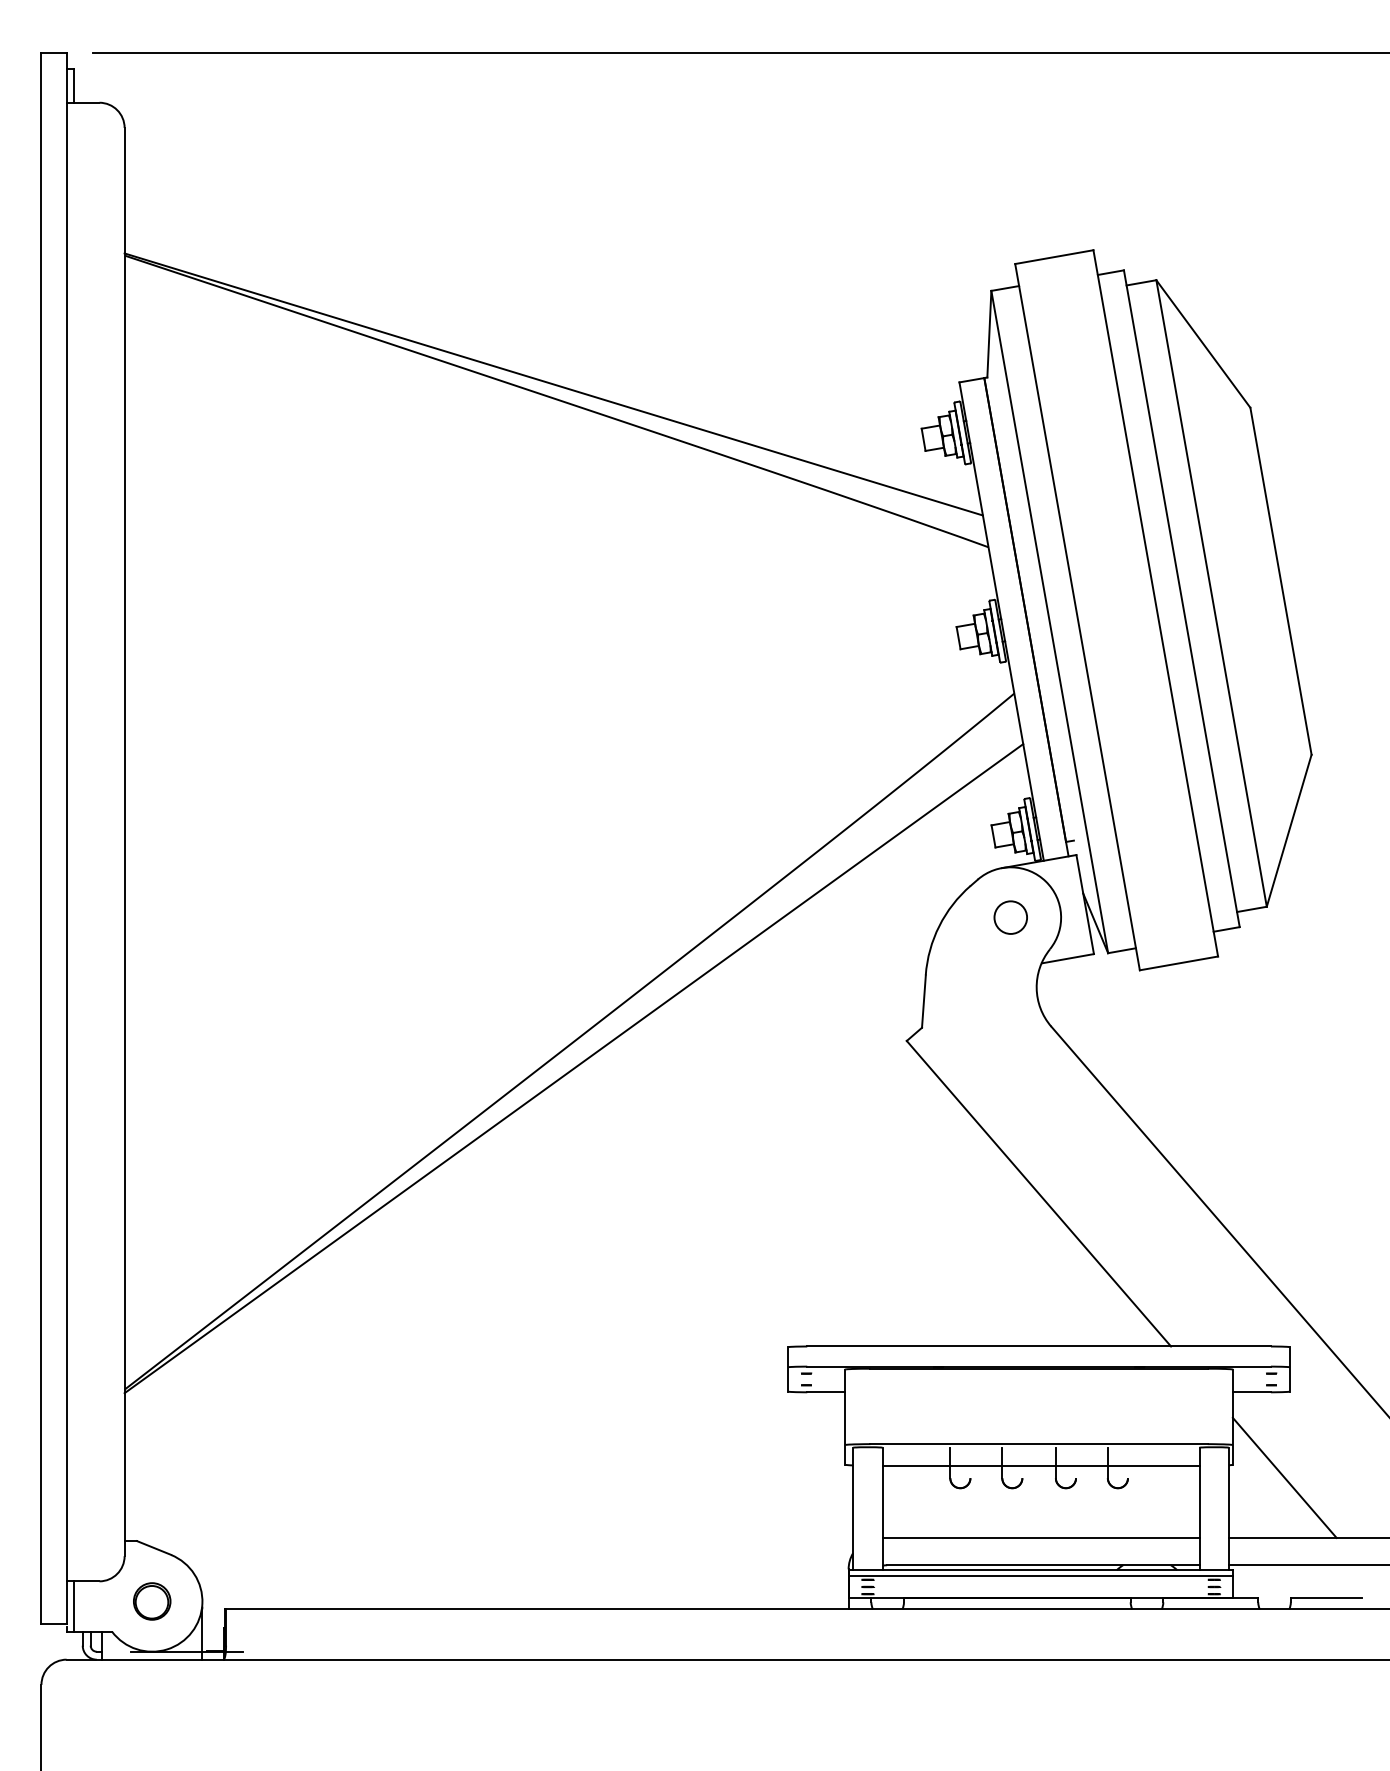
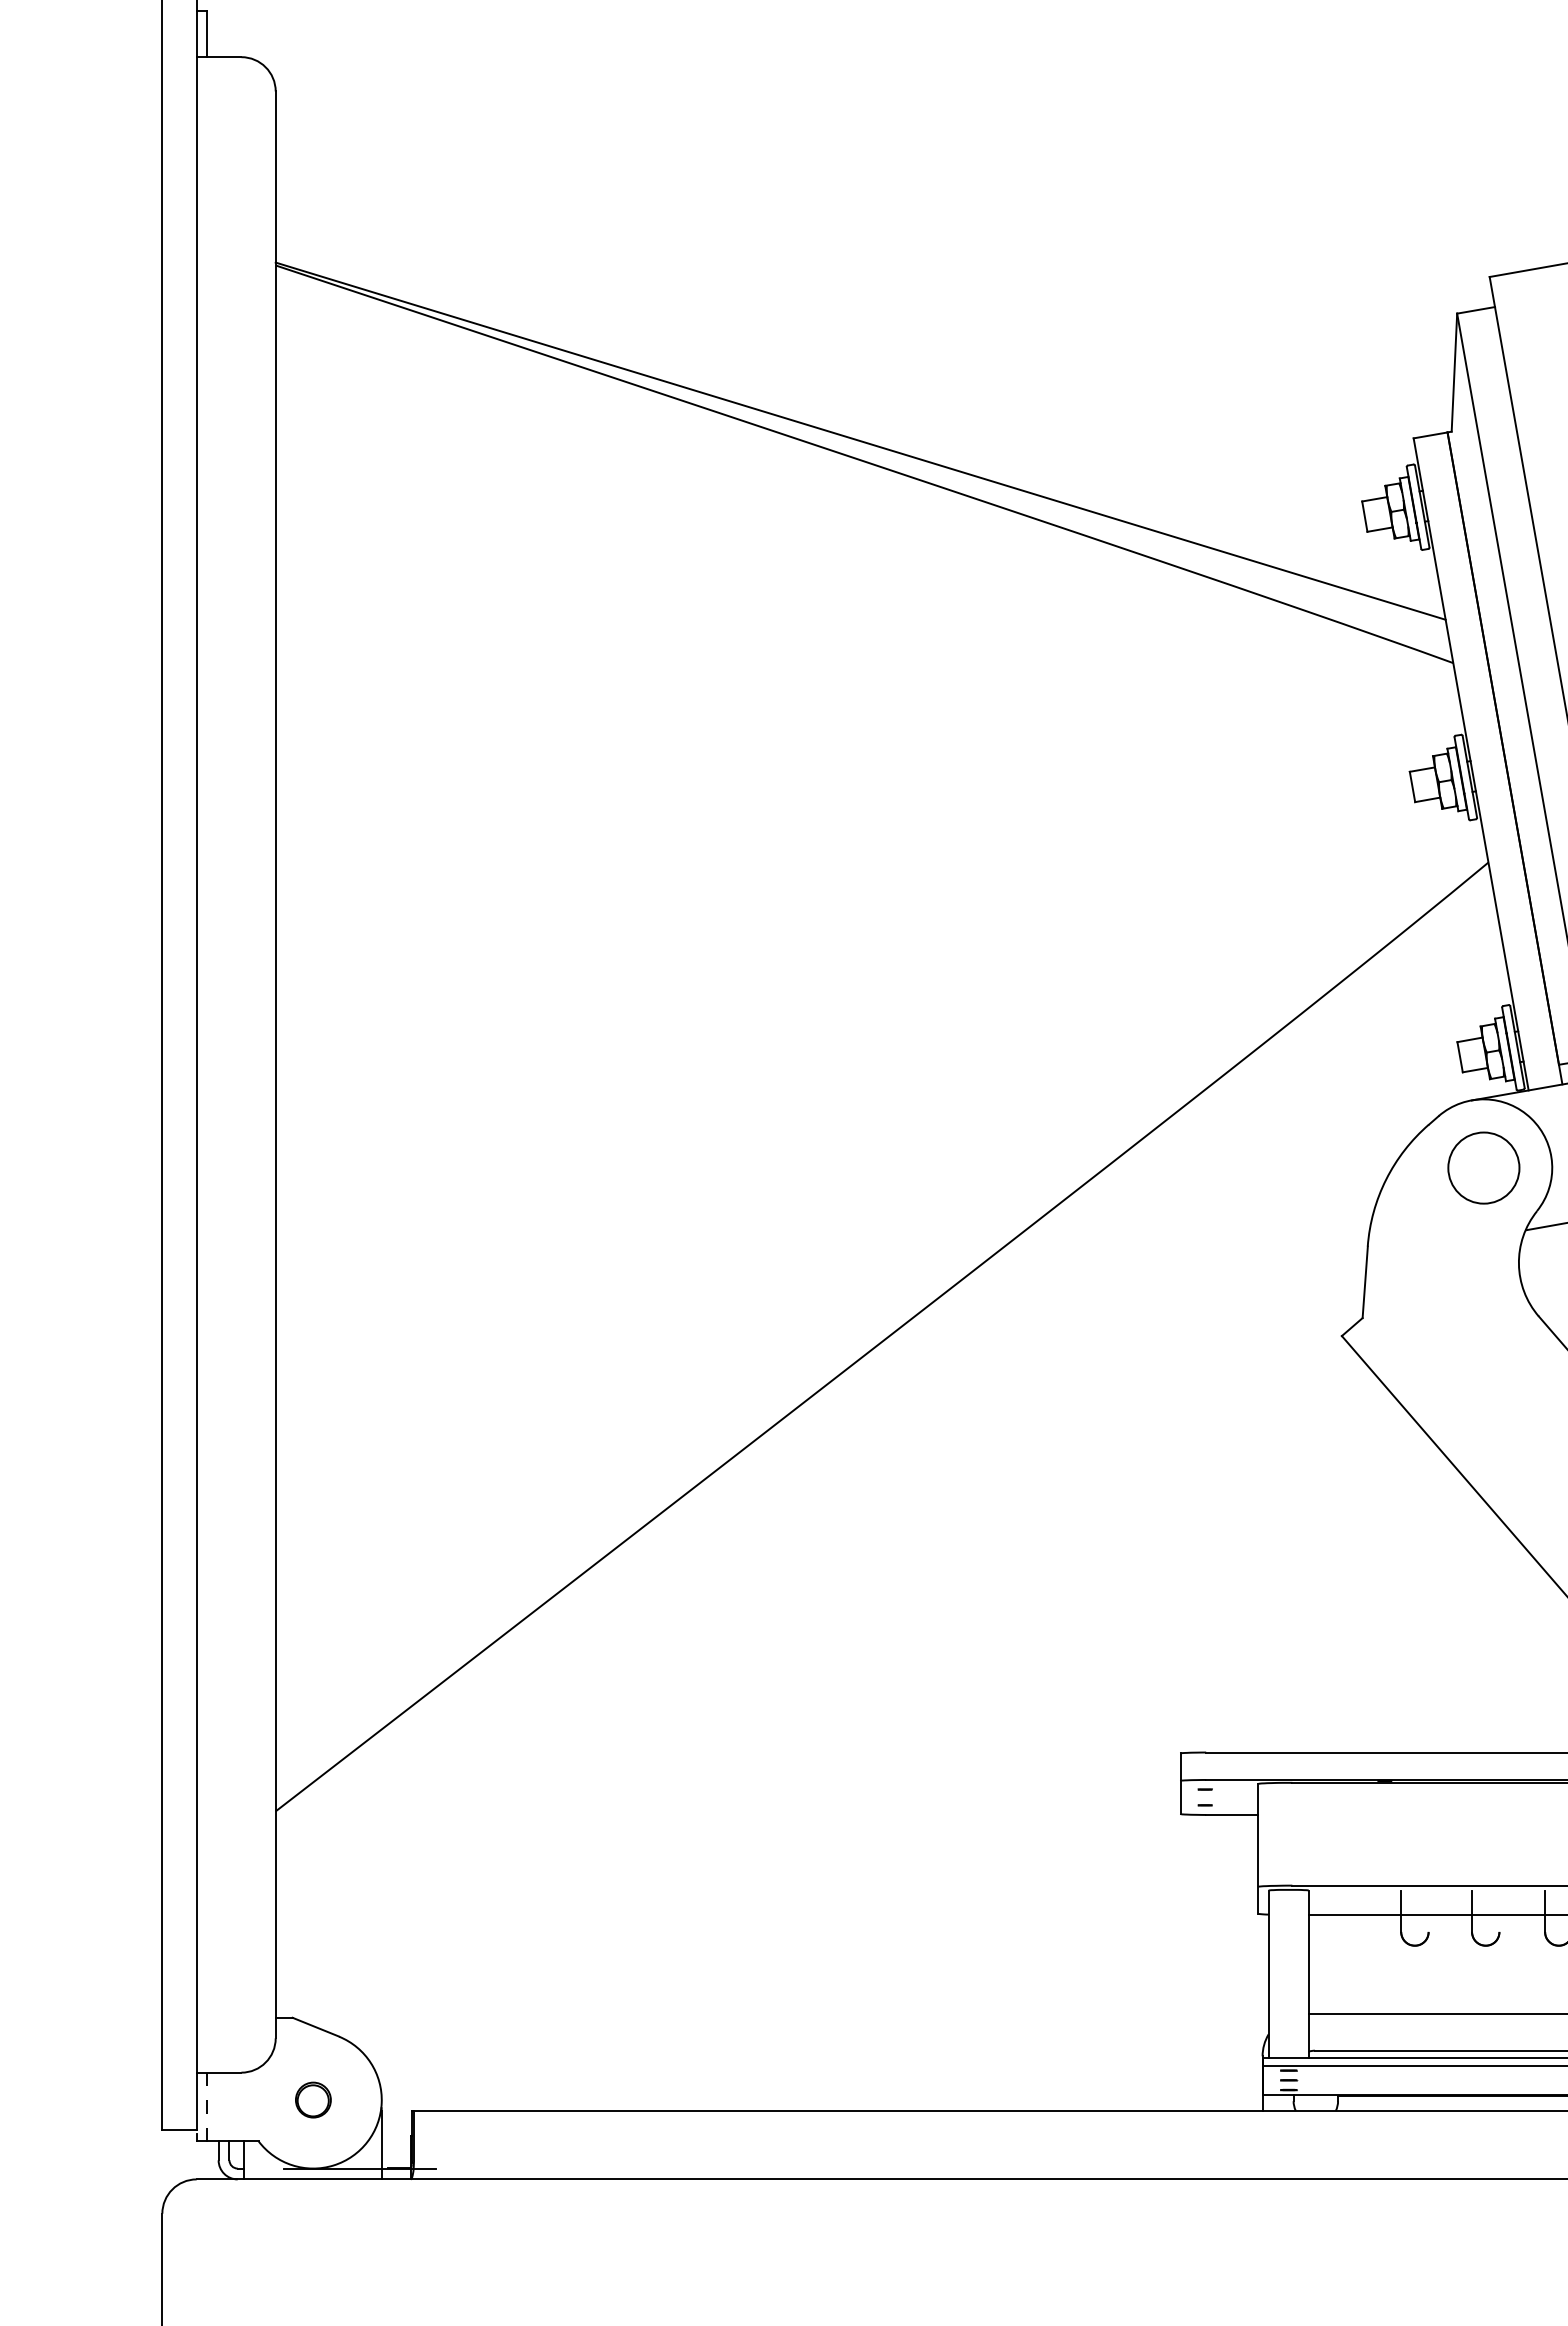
circle: (1010, 917) -> (1483, 1167), size x1.6
line: (573, 1068) -> (887, 1373), removed
part: (152, 1601) -> (313, 2100), size x0.7
line: (74, 1606) -> (207, 2106), solid -> dashed

